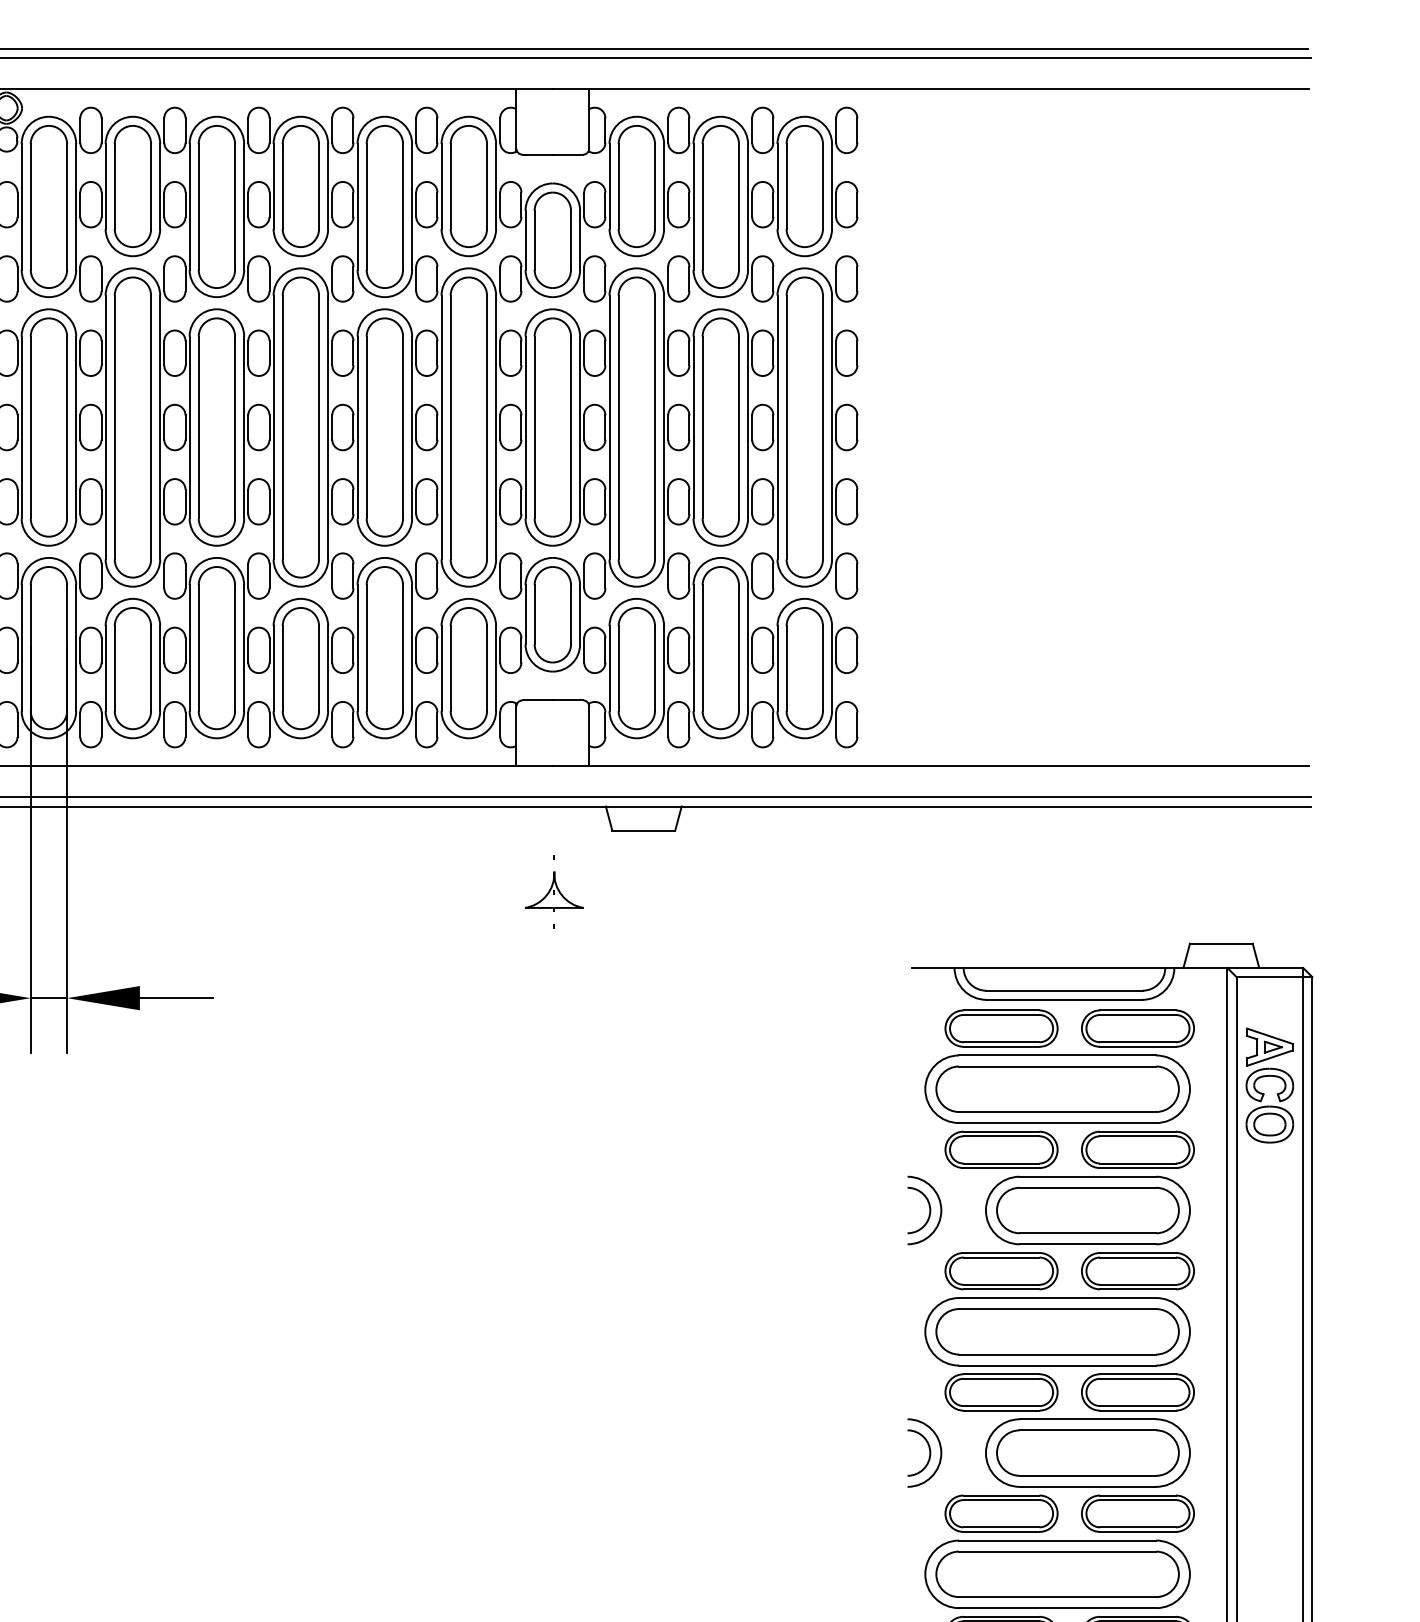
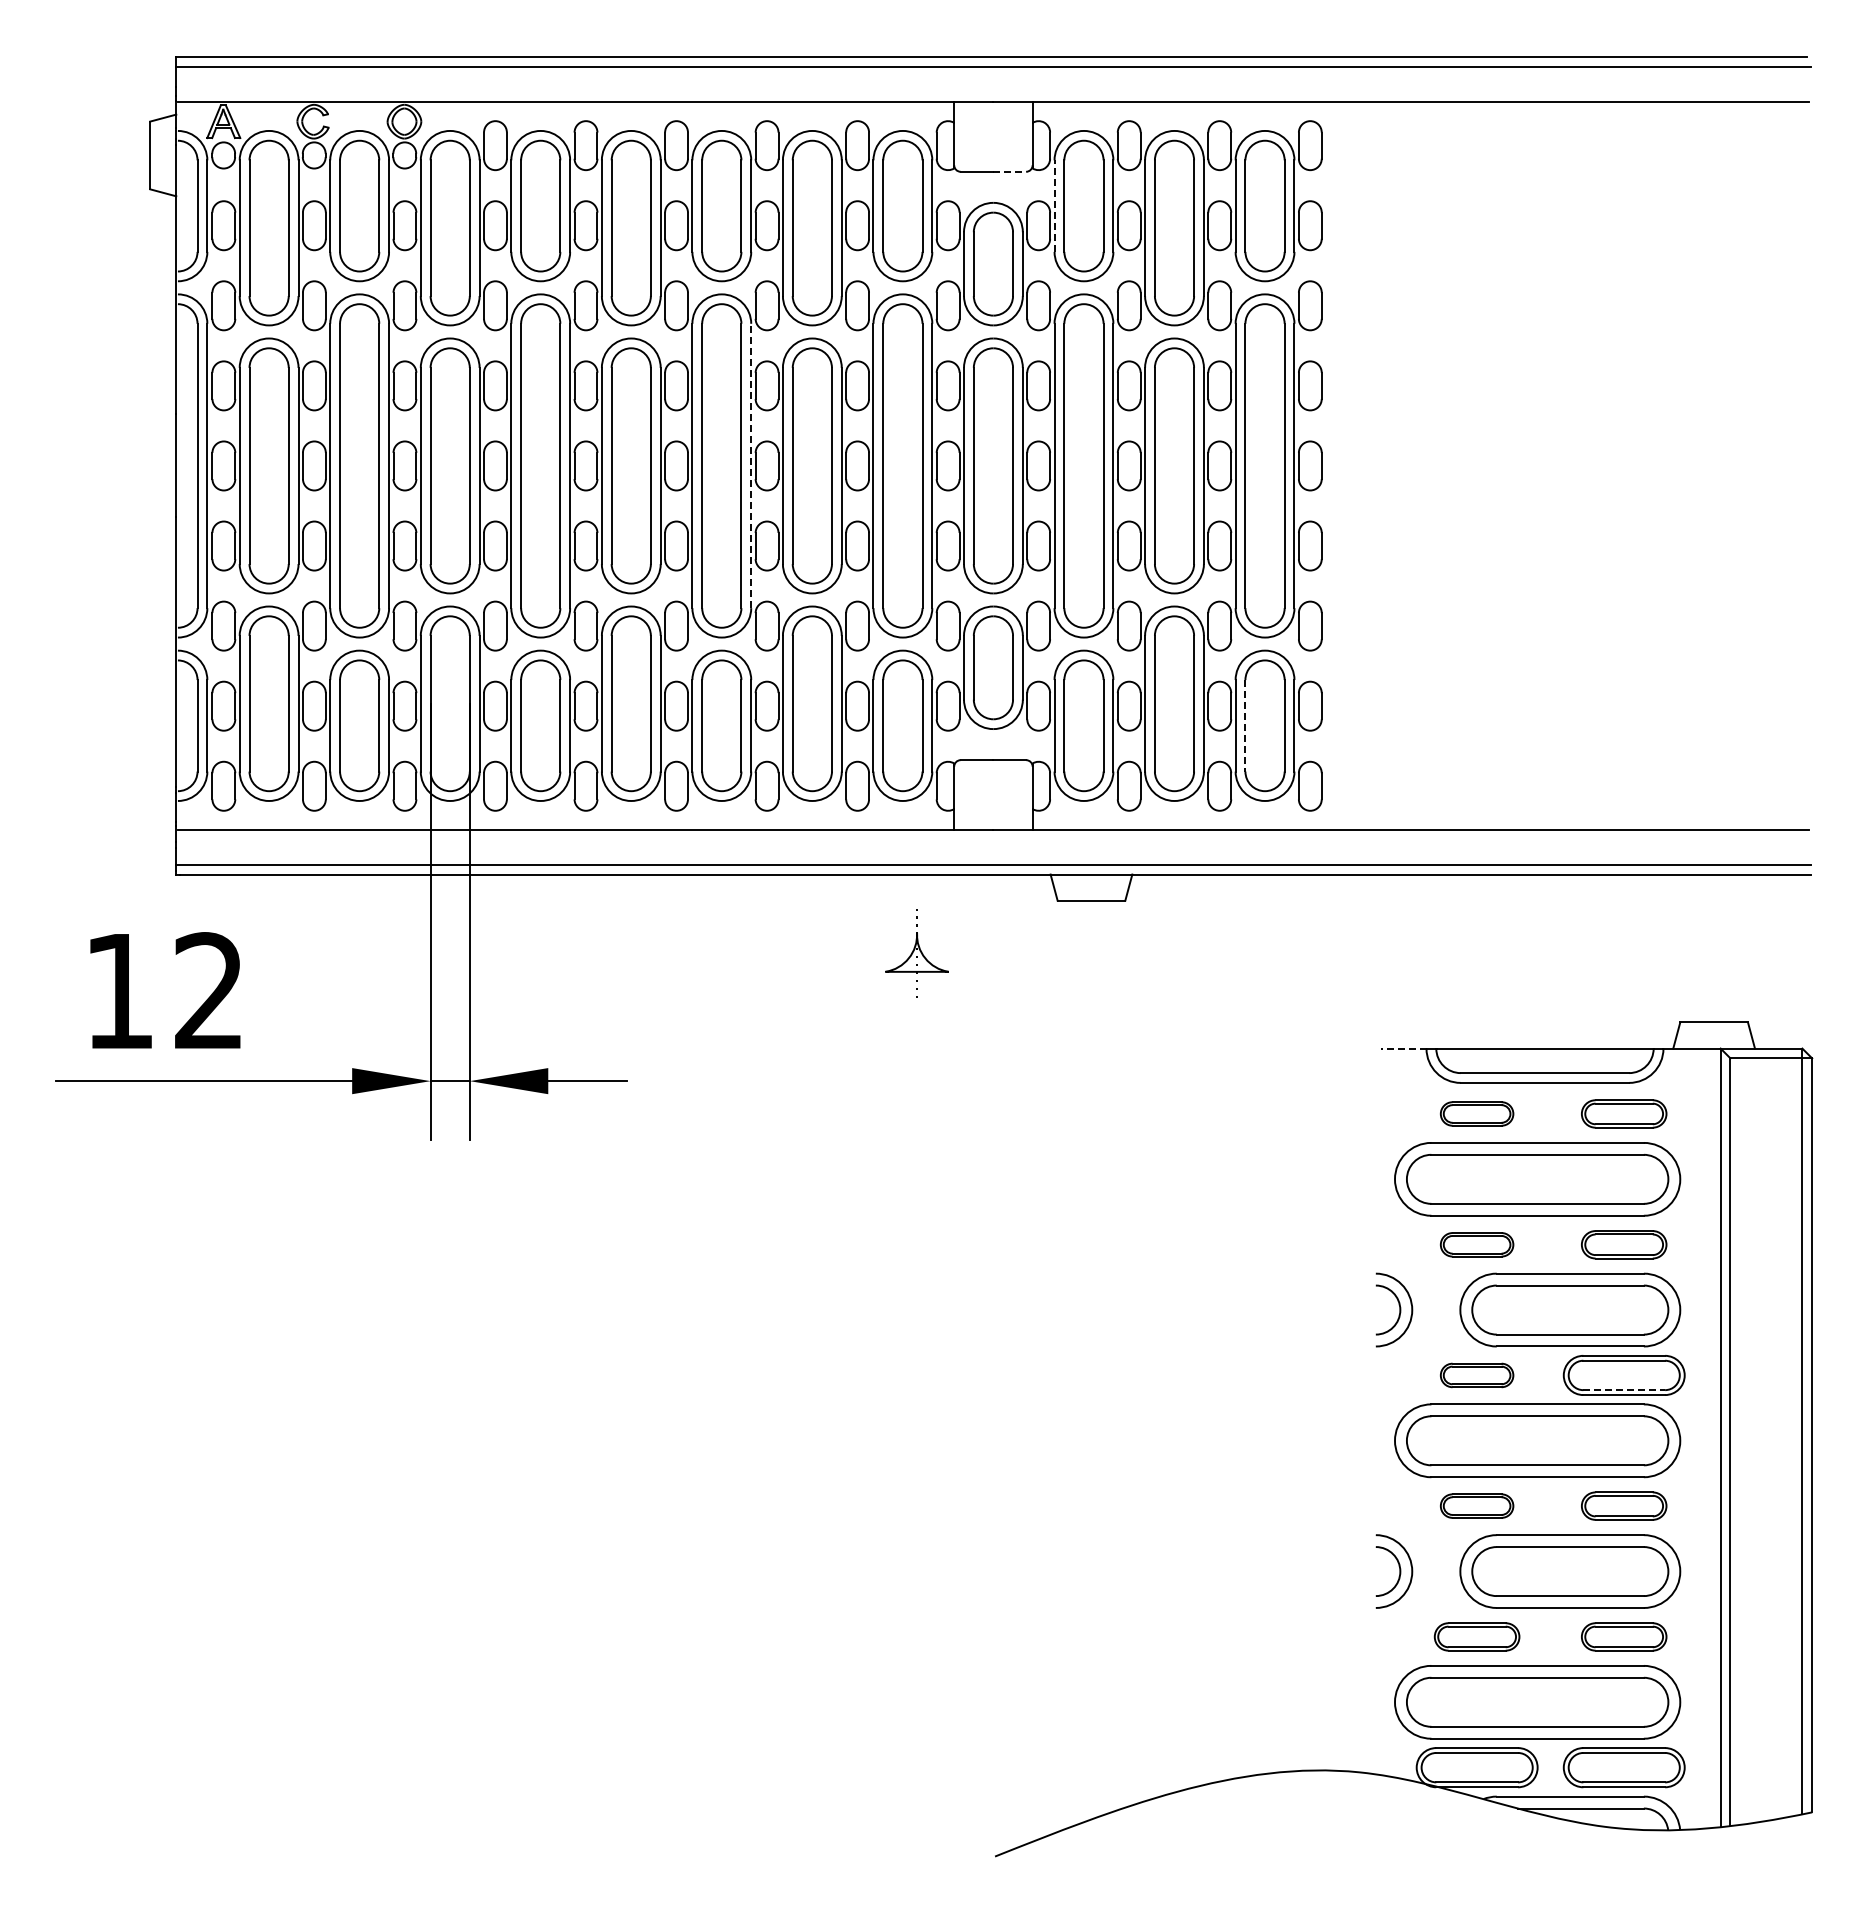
line: (568, 154) -> (1010, 171), solid -> dashed
line: (609, 186) -> (1054, 206), solid -> dashed
line: (328, 427) -> (751, 465), solid -> dashed
line: (786, 668) -> (1245, 725), solid -> dashed
part: (553, 890) -> (916, 953), moved
line: (933, 967) -> (1403, 1048), solid -> dashed
part: (1000, 1028) -> (1476, 1113), size x0.6
part: (1137, 1028) -> (1623, 1113), size x0.7
part: (1269, 1076) -> (1766, 1165), removed
part: (1000, 1149) -> (1476, 1244), size x0.6
part: (1137, 1149) -> (1623, 1244), size x0.7
part: (1000, 1271) -> (1476, 1375), size x0.6
line: (1138, 1285) -> (1624, 1390), solid -> dashed
part: (1000, 1391) -> (1476, 1505), size x0.6
part: (1137, 1391) -> (1623, 1505), size x0.7
part: (1000, 1513) -> (1476, 1636), size x0.7
part: (1137, 1513) -> (1623, 1636), size x0.7

